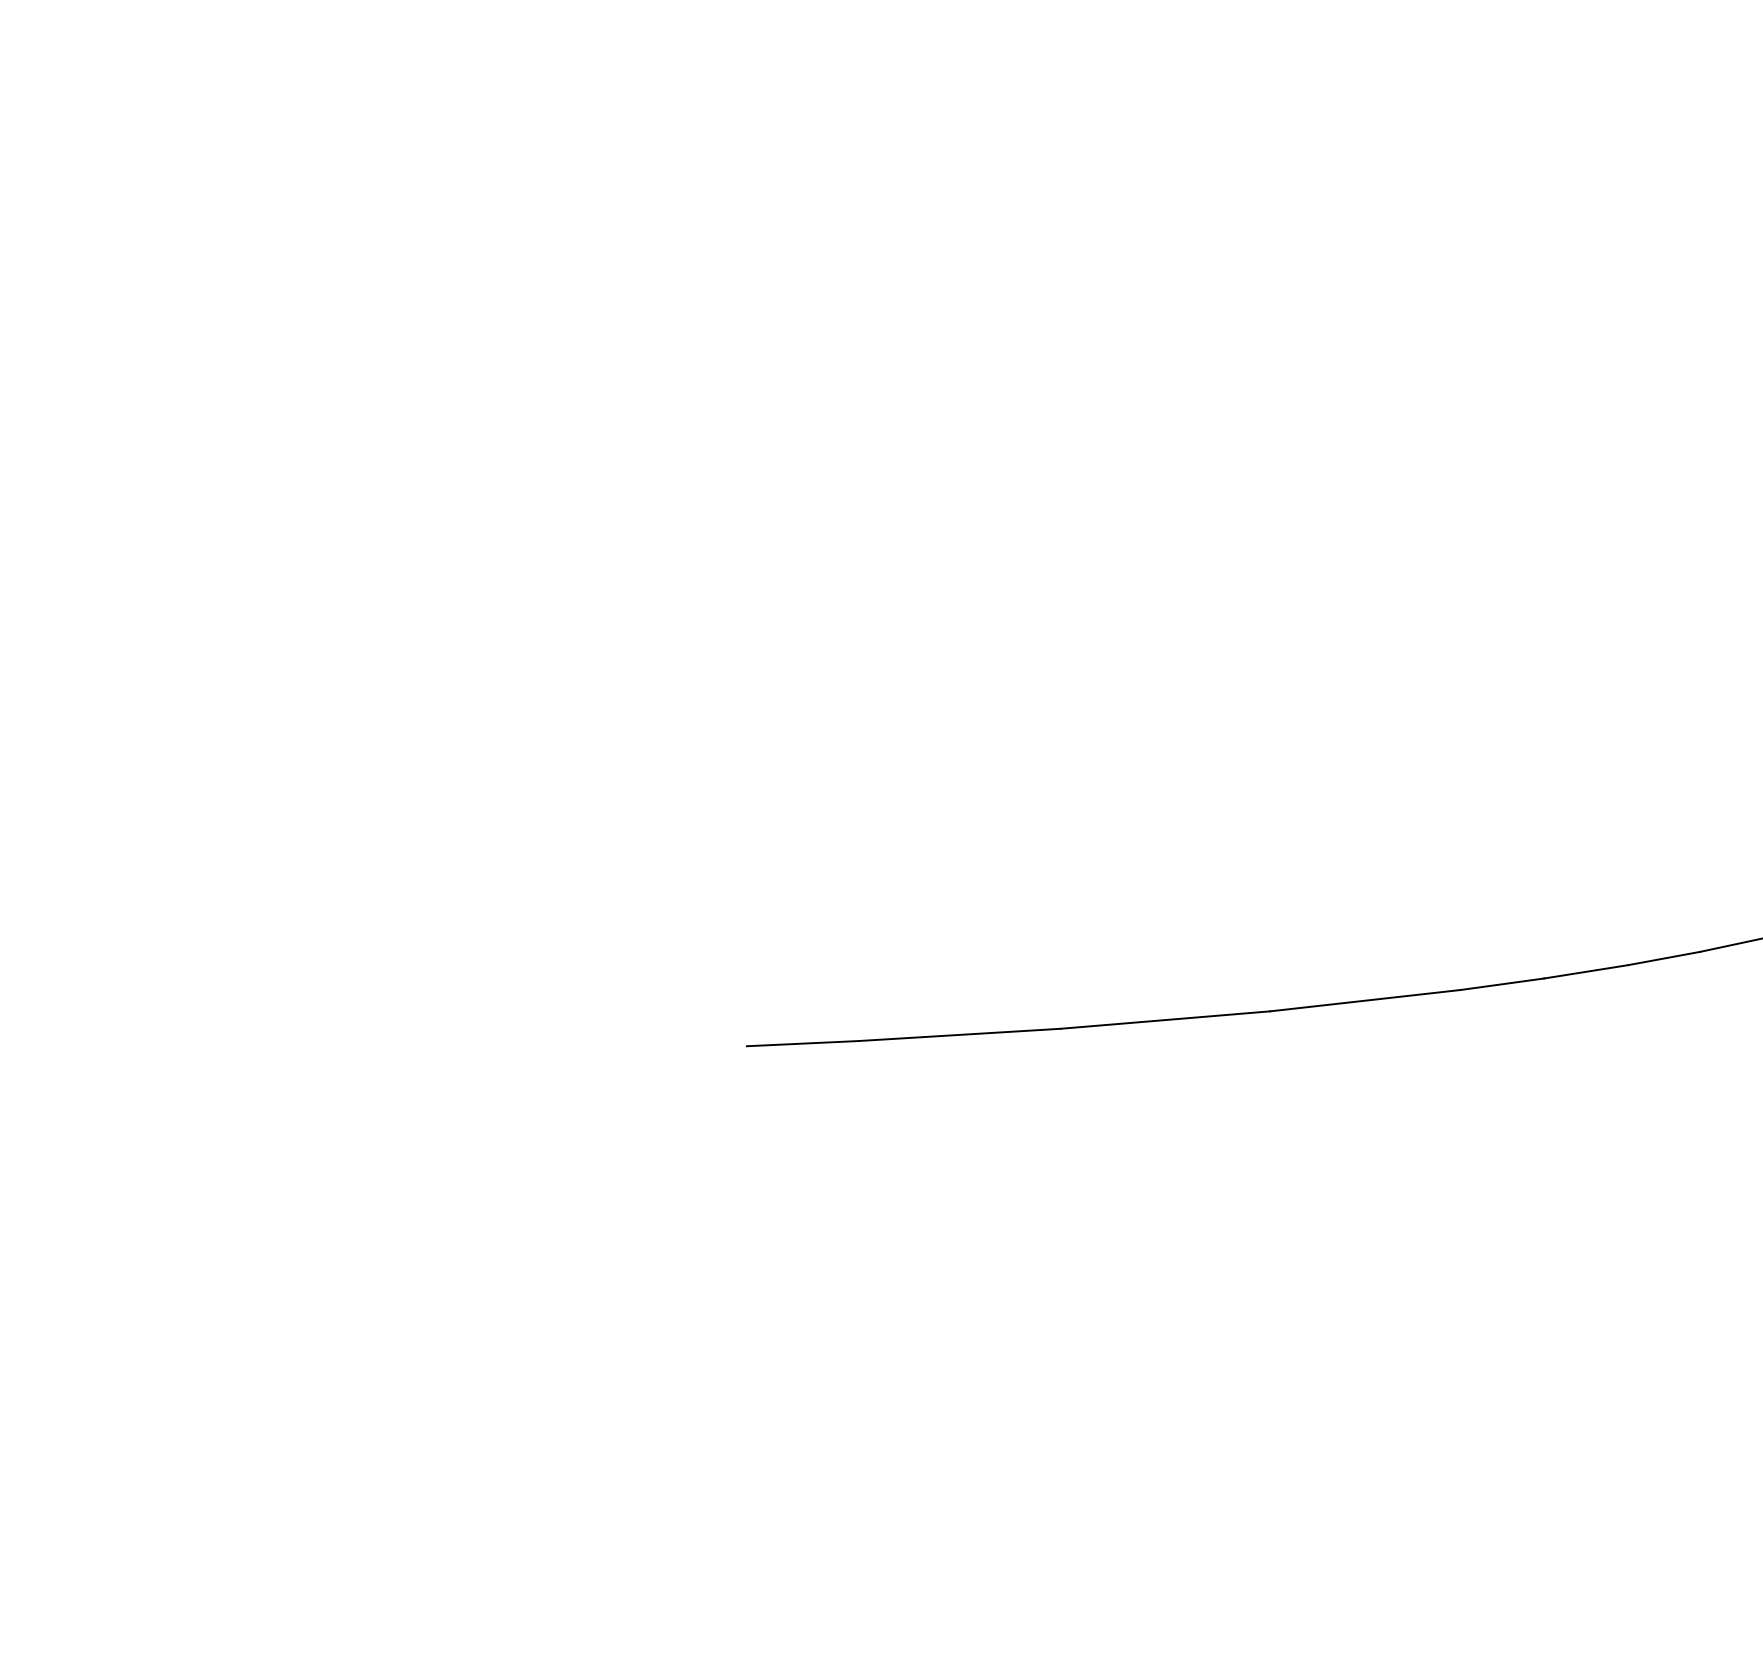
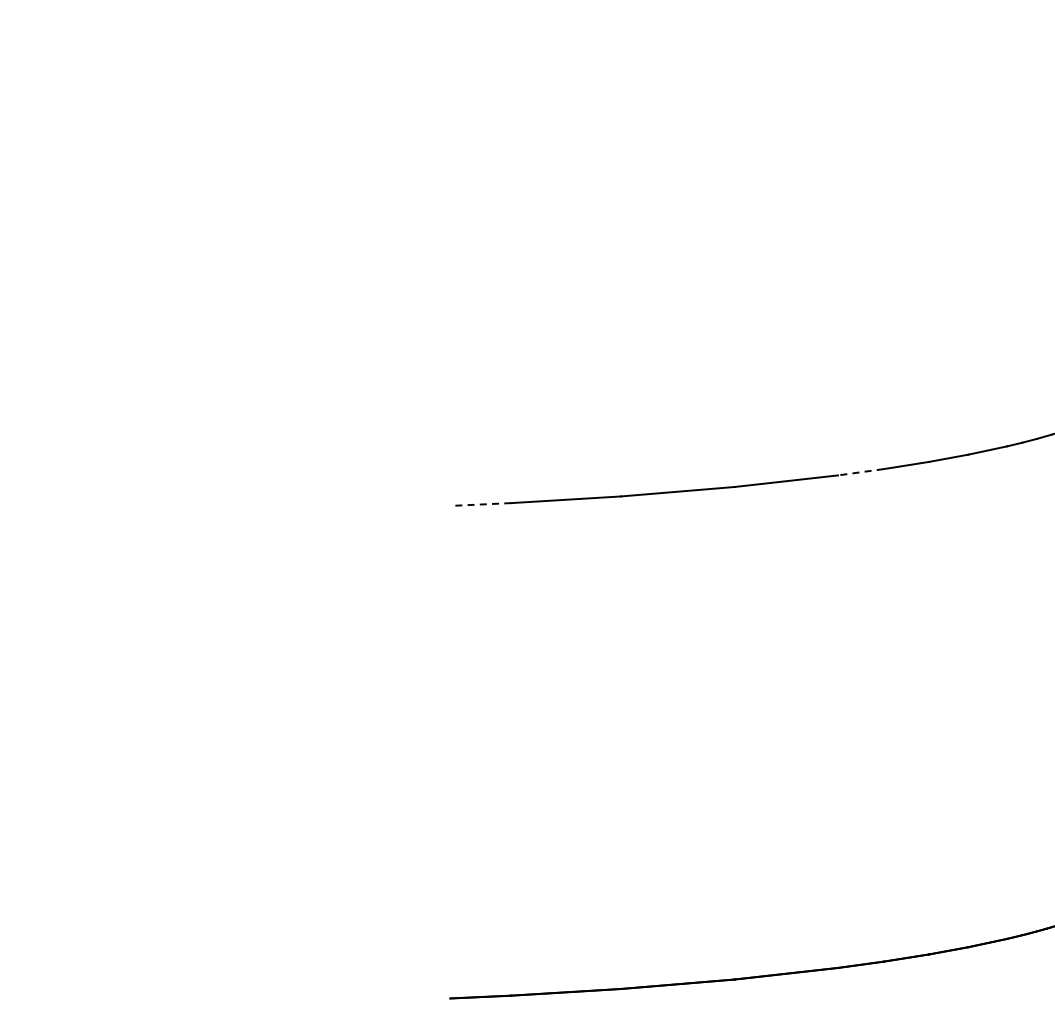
line: (1501, 984) -> (860, 472), solid -> dashed
line: (802, 1043) -> (480, 504), solid -> dashed

